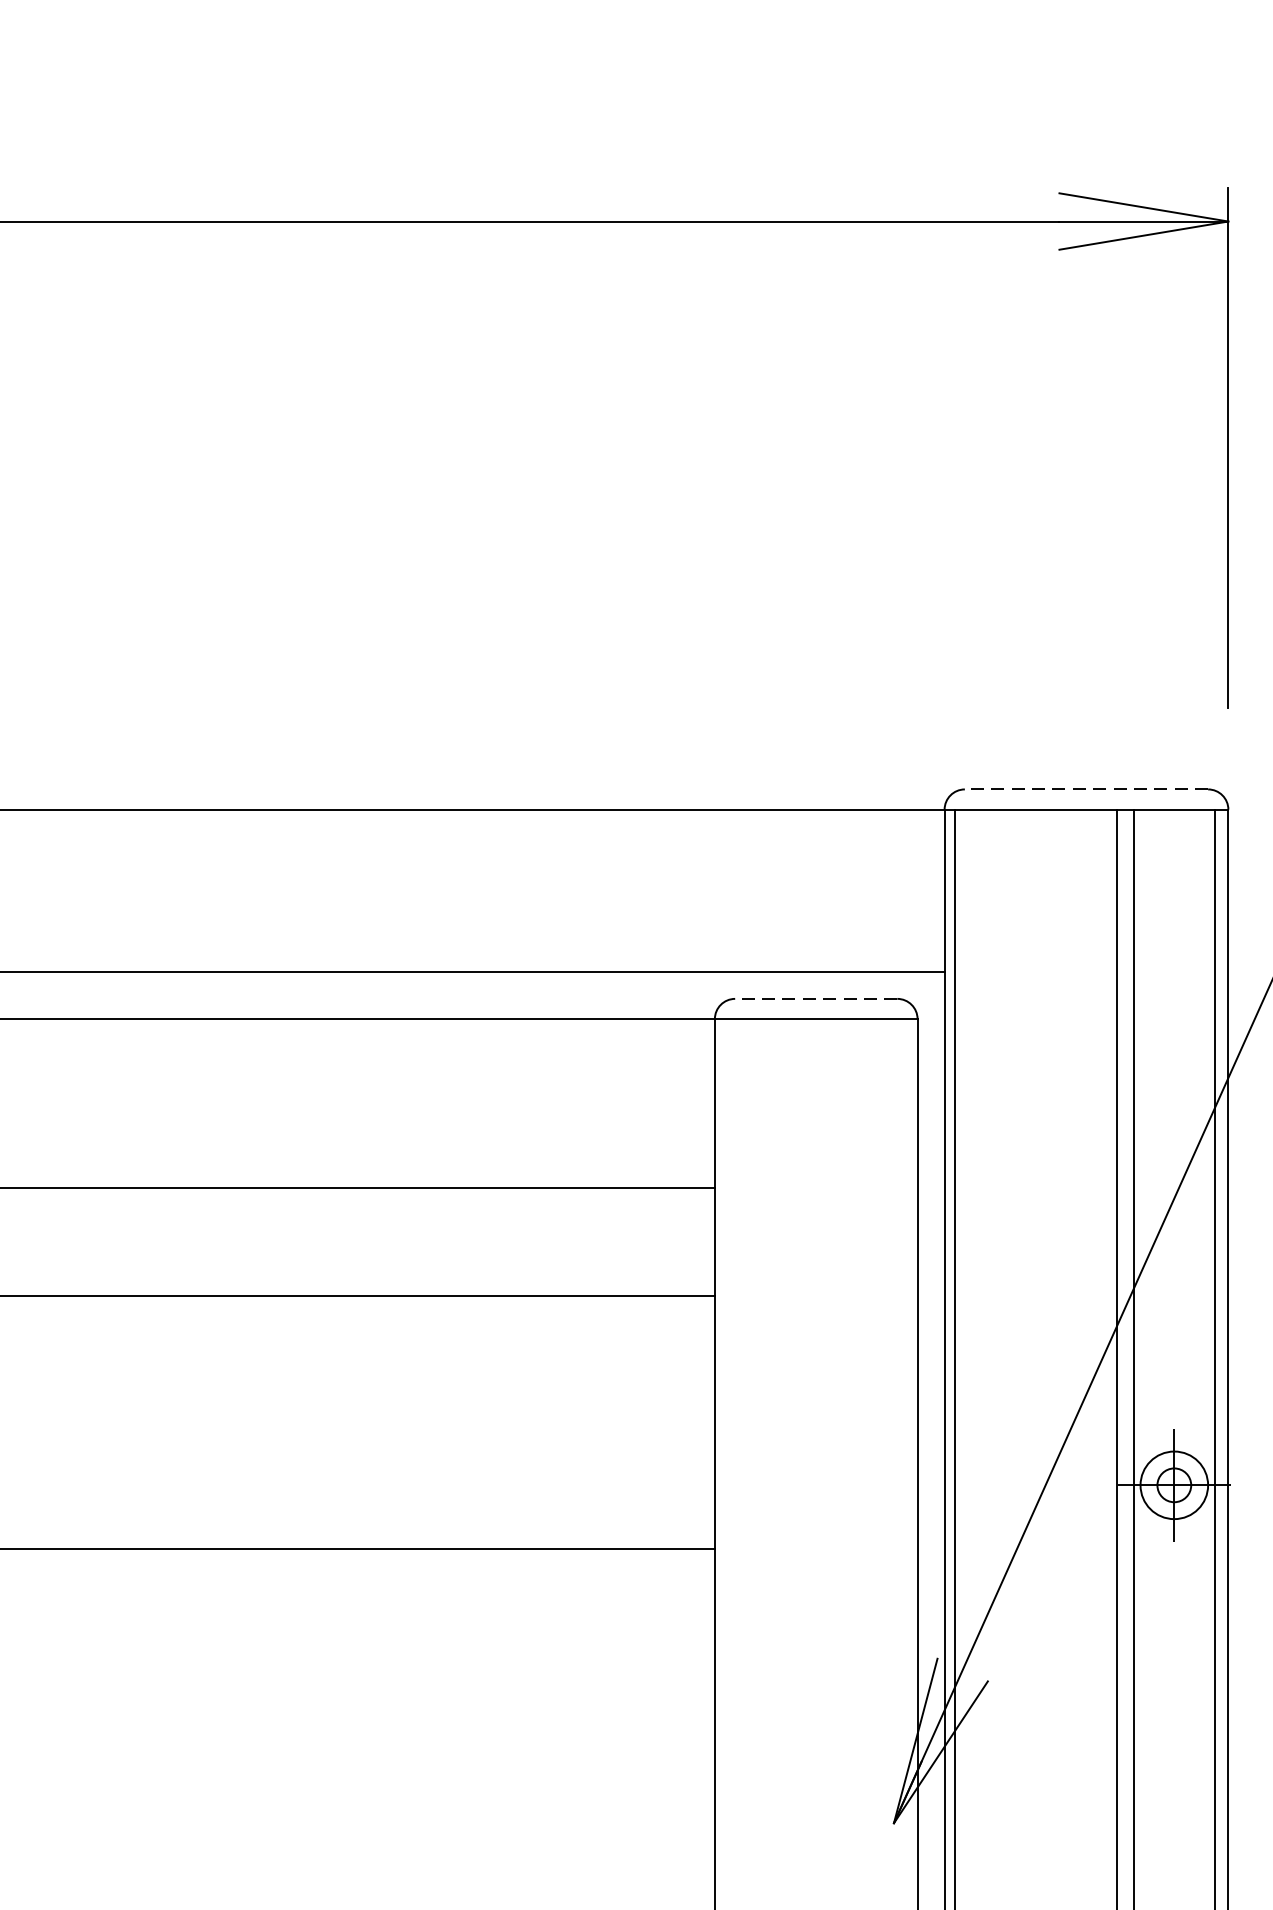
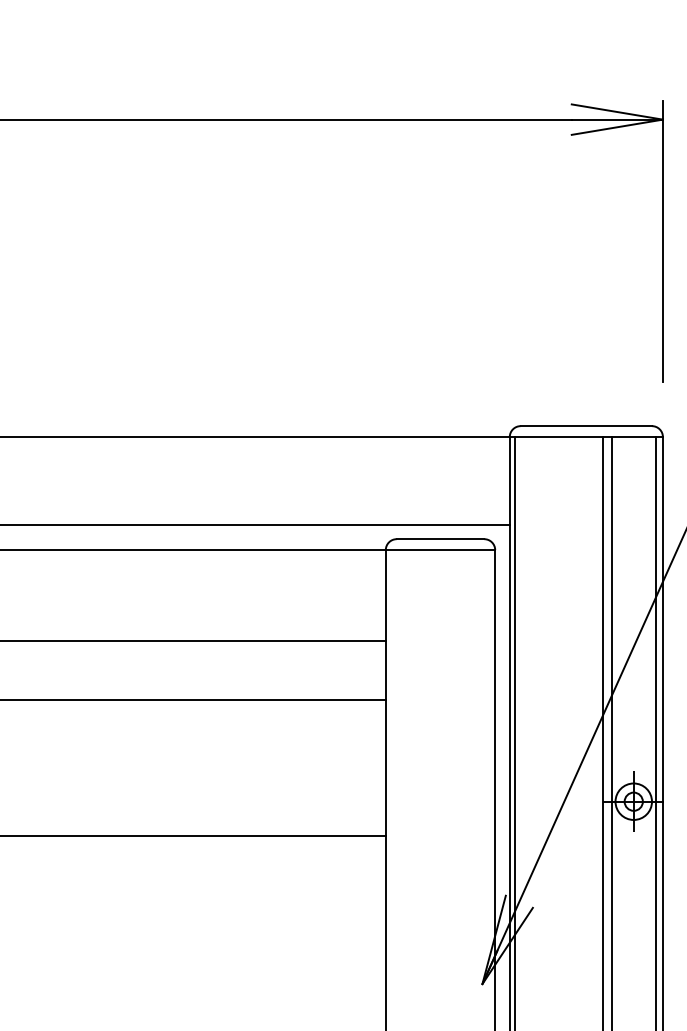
line: (1086, 790) -> (586, 426), dashed -> solid
line: (816, 999) -> (440, 539), dashed -> solid

